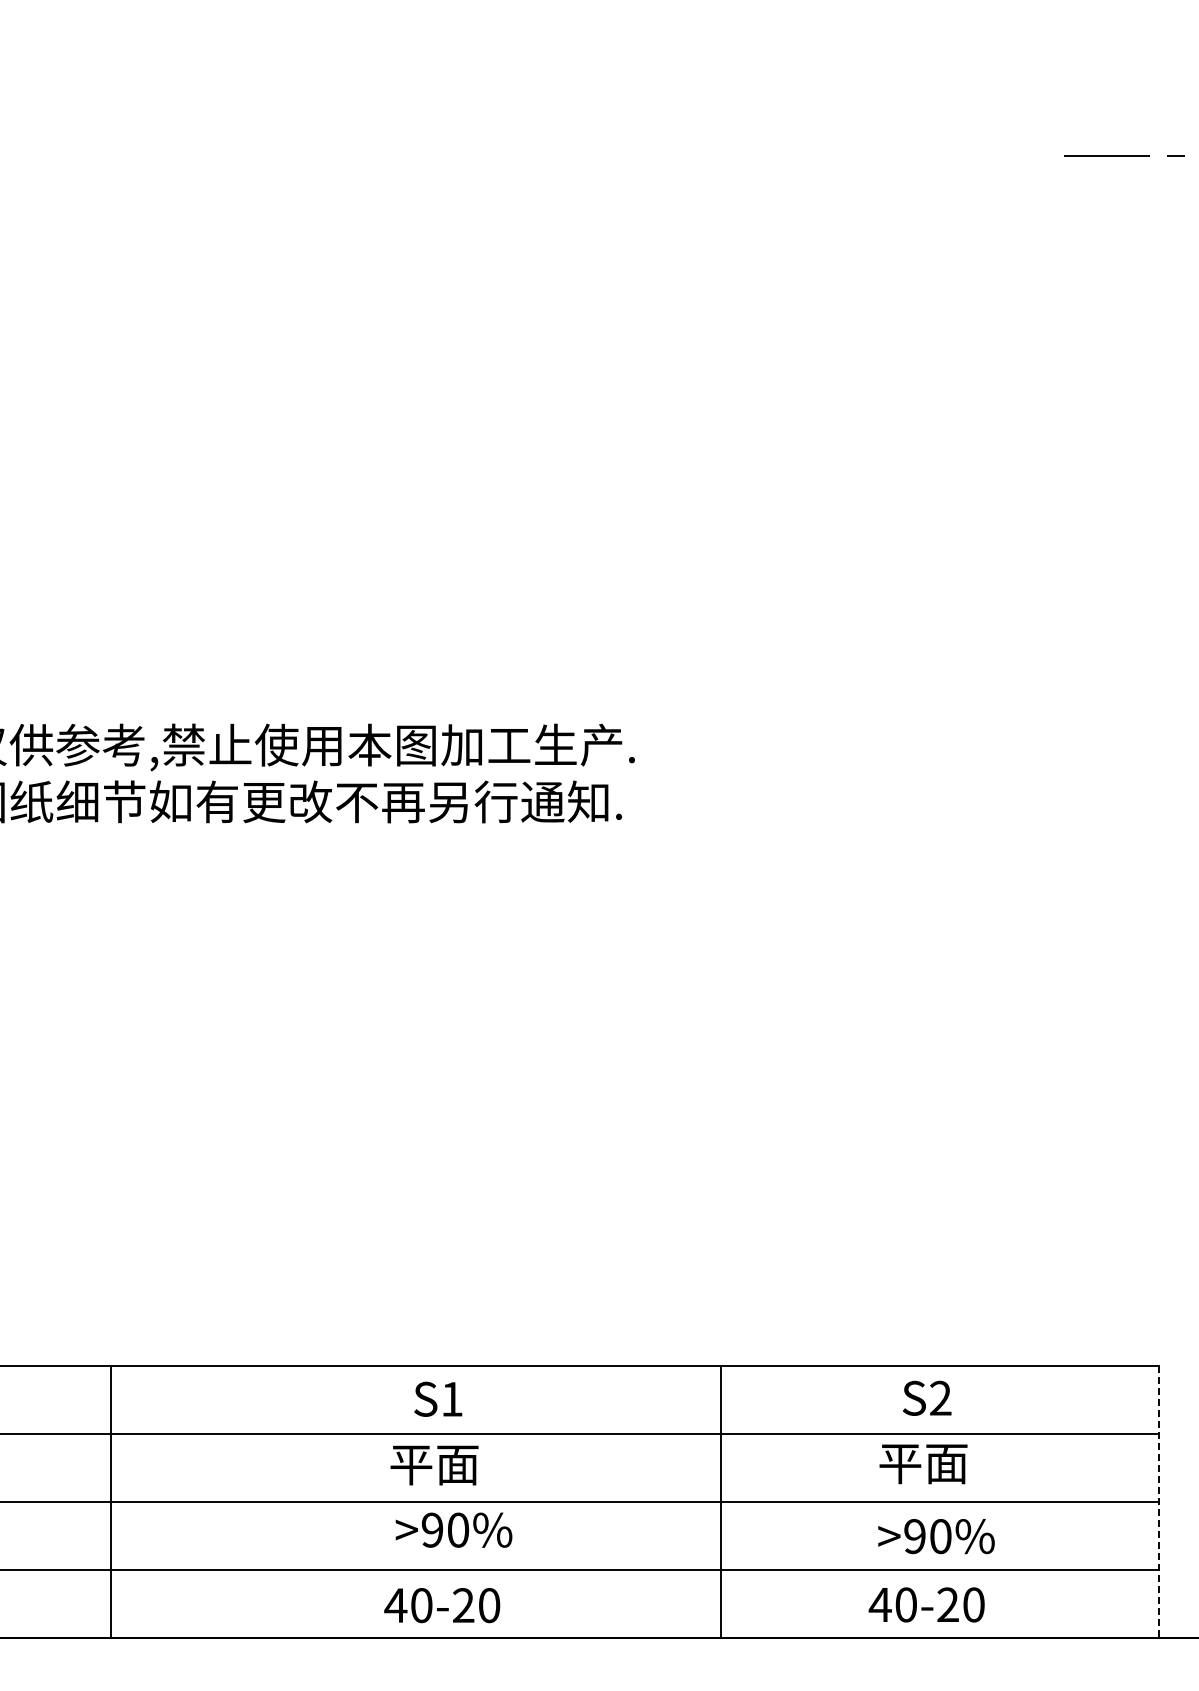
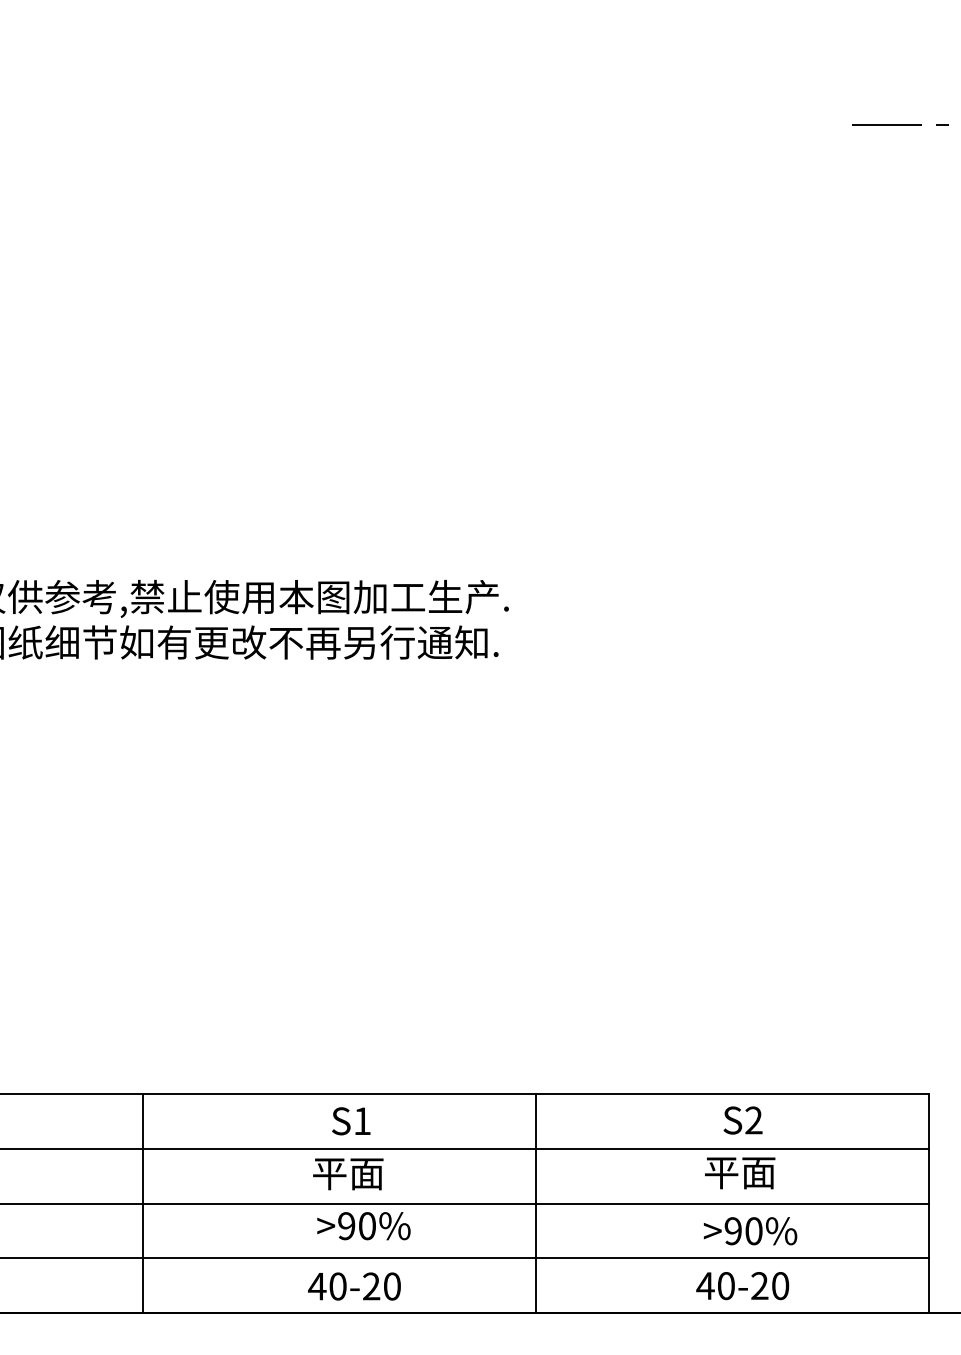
line: (111, 1501) -> (143, 1203), moved
line: (720, 1501) -> (535, 1203), moved
line: (1159, 1502) -> (929, 1203), dashed -> solid

